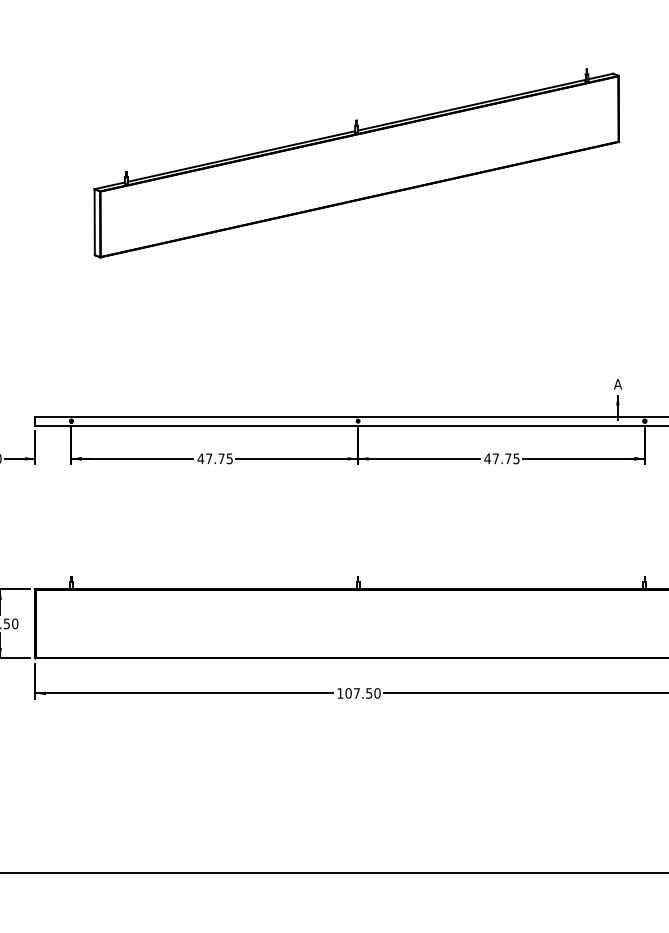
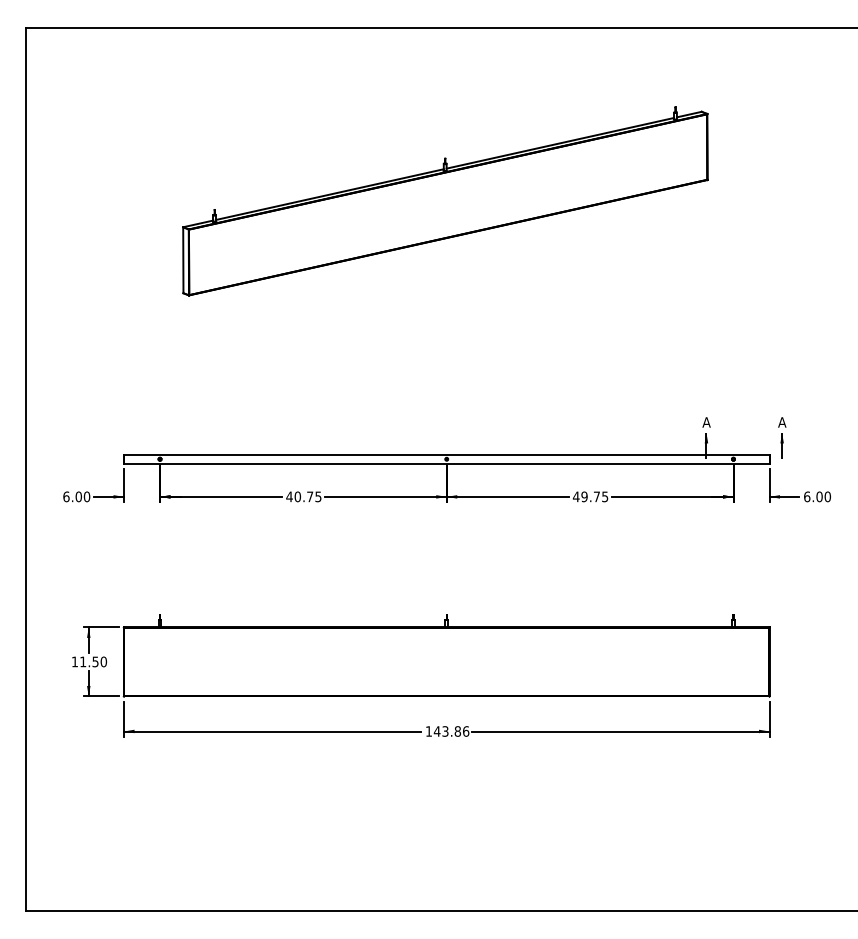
text: (208, 458) -> (297, 496), 47.75 -> 40.75
text: (495, 458) -> (584, 496), 47.75 -> 49.75
text: (362, 693) -> (451, 731), 107.50 -> 143.86

